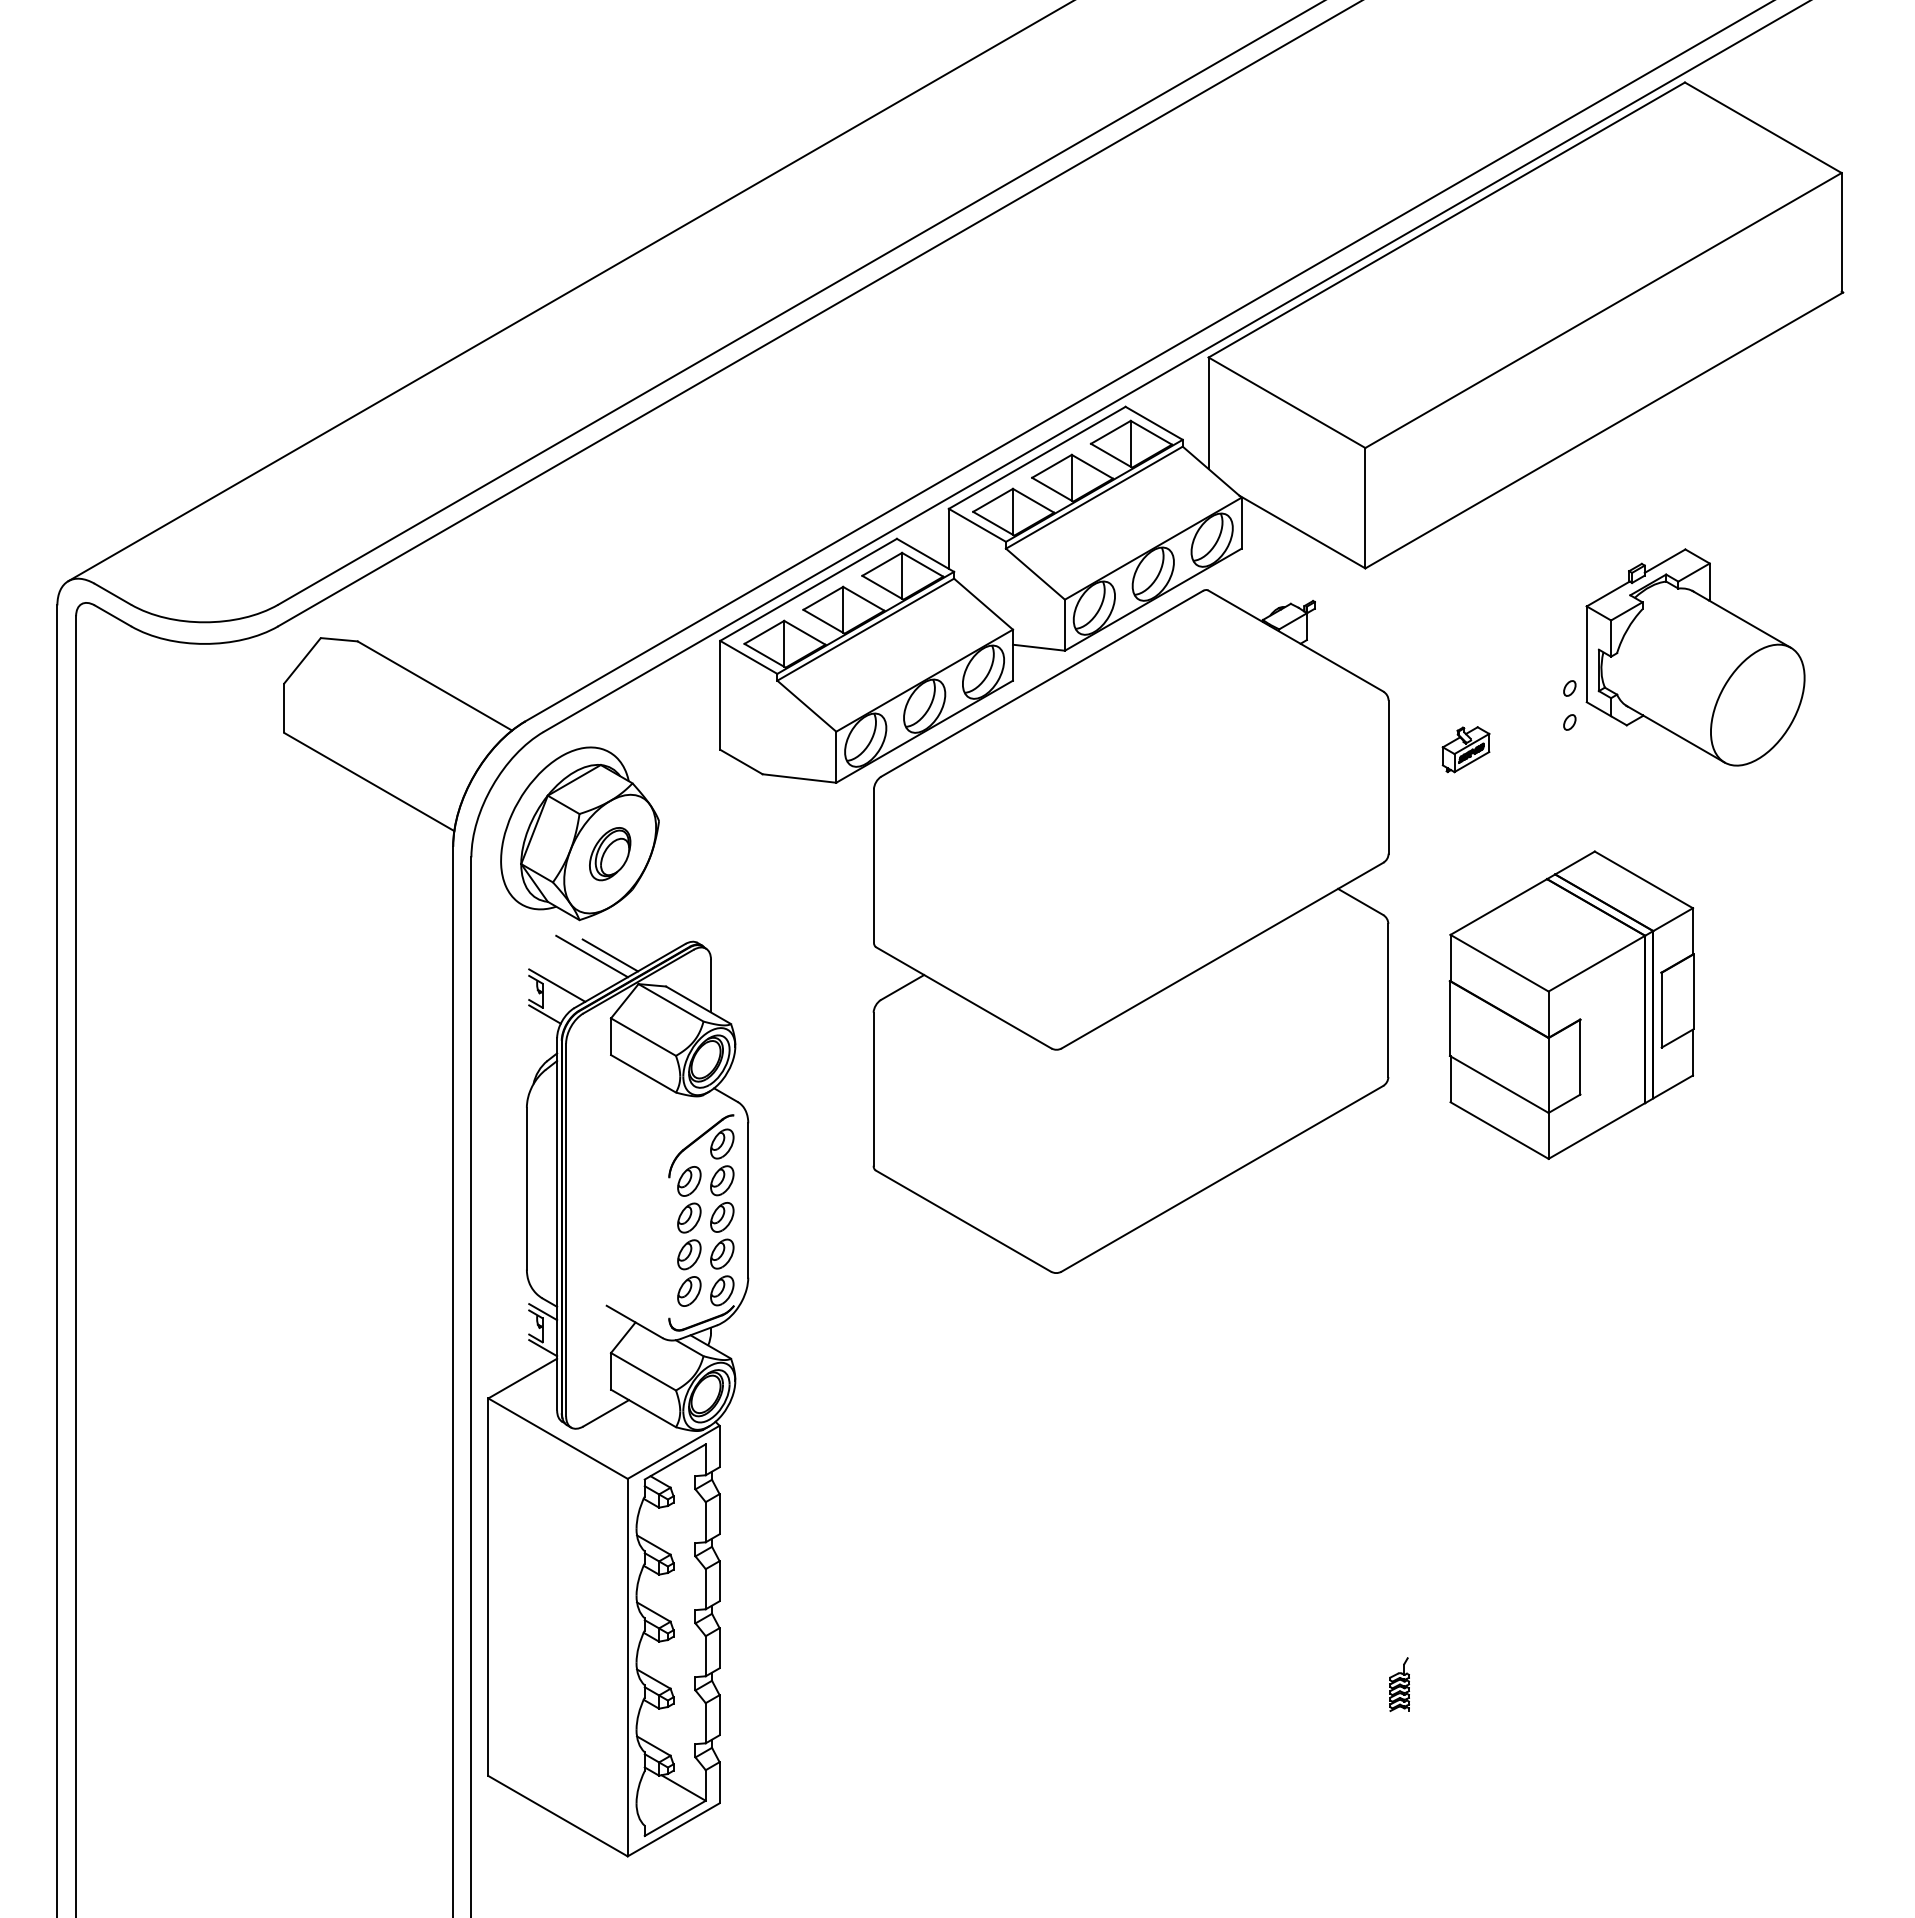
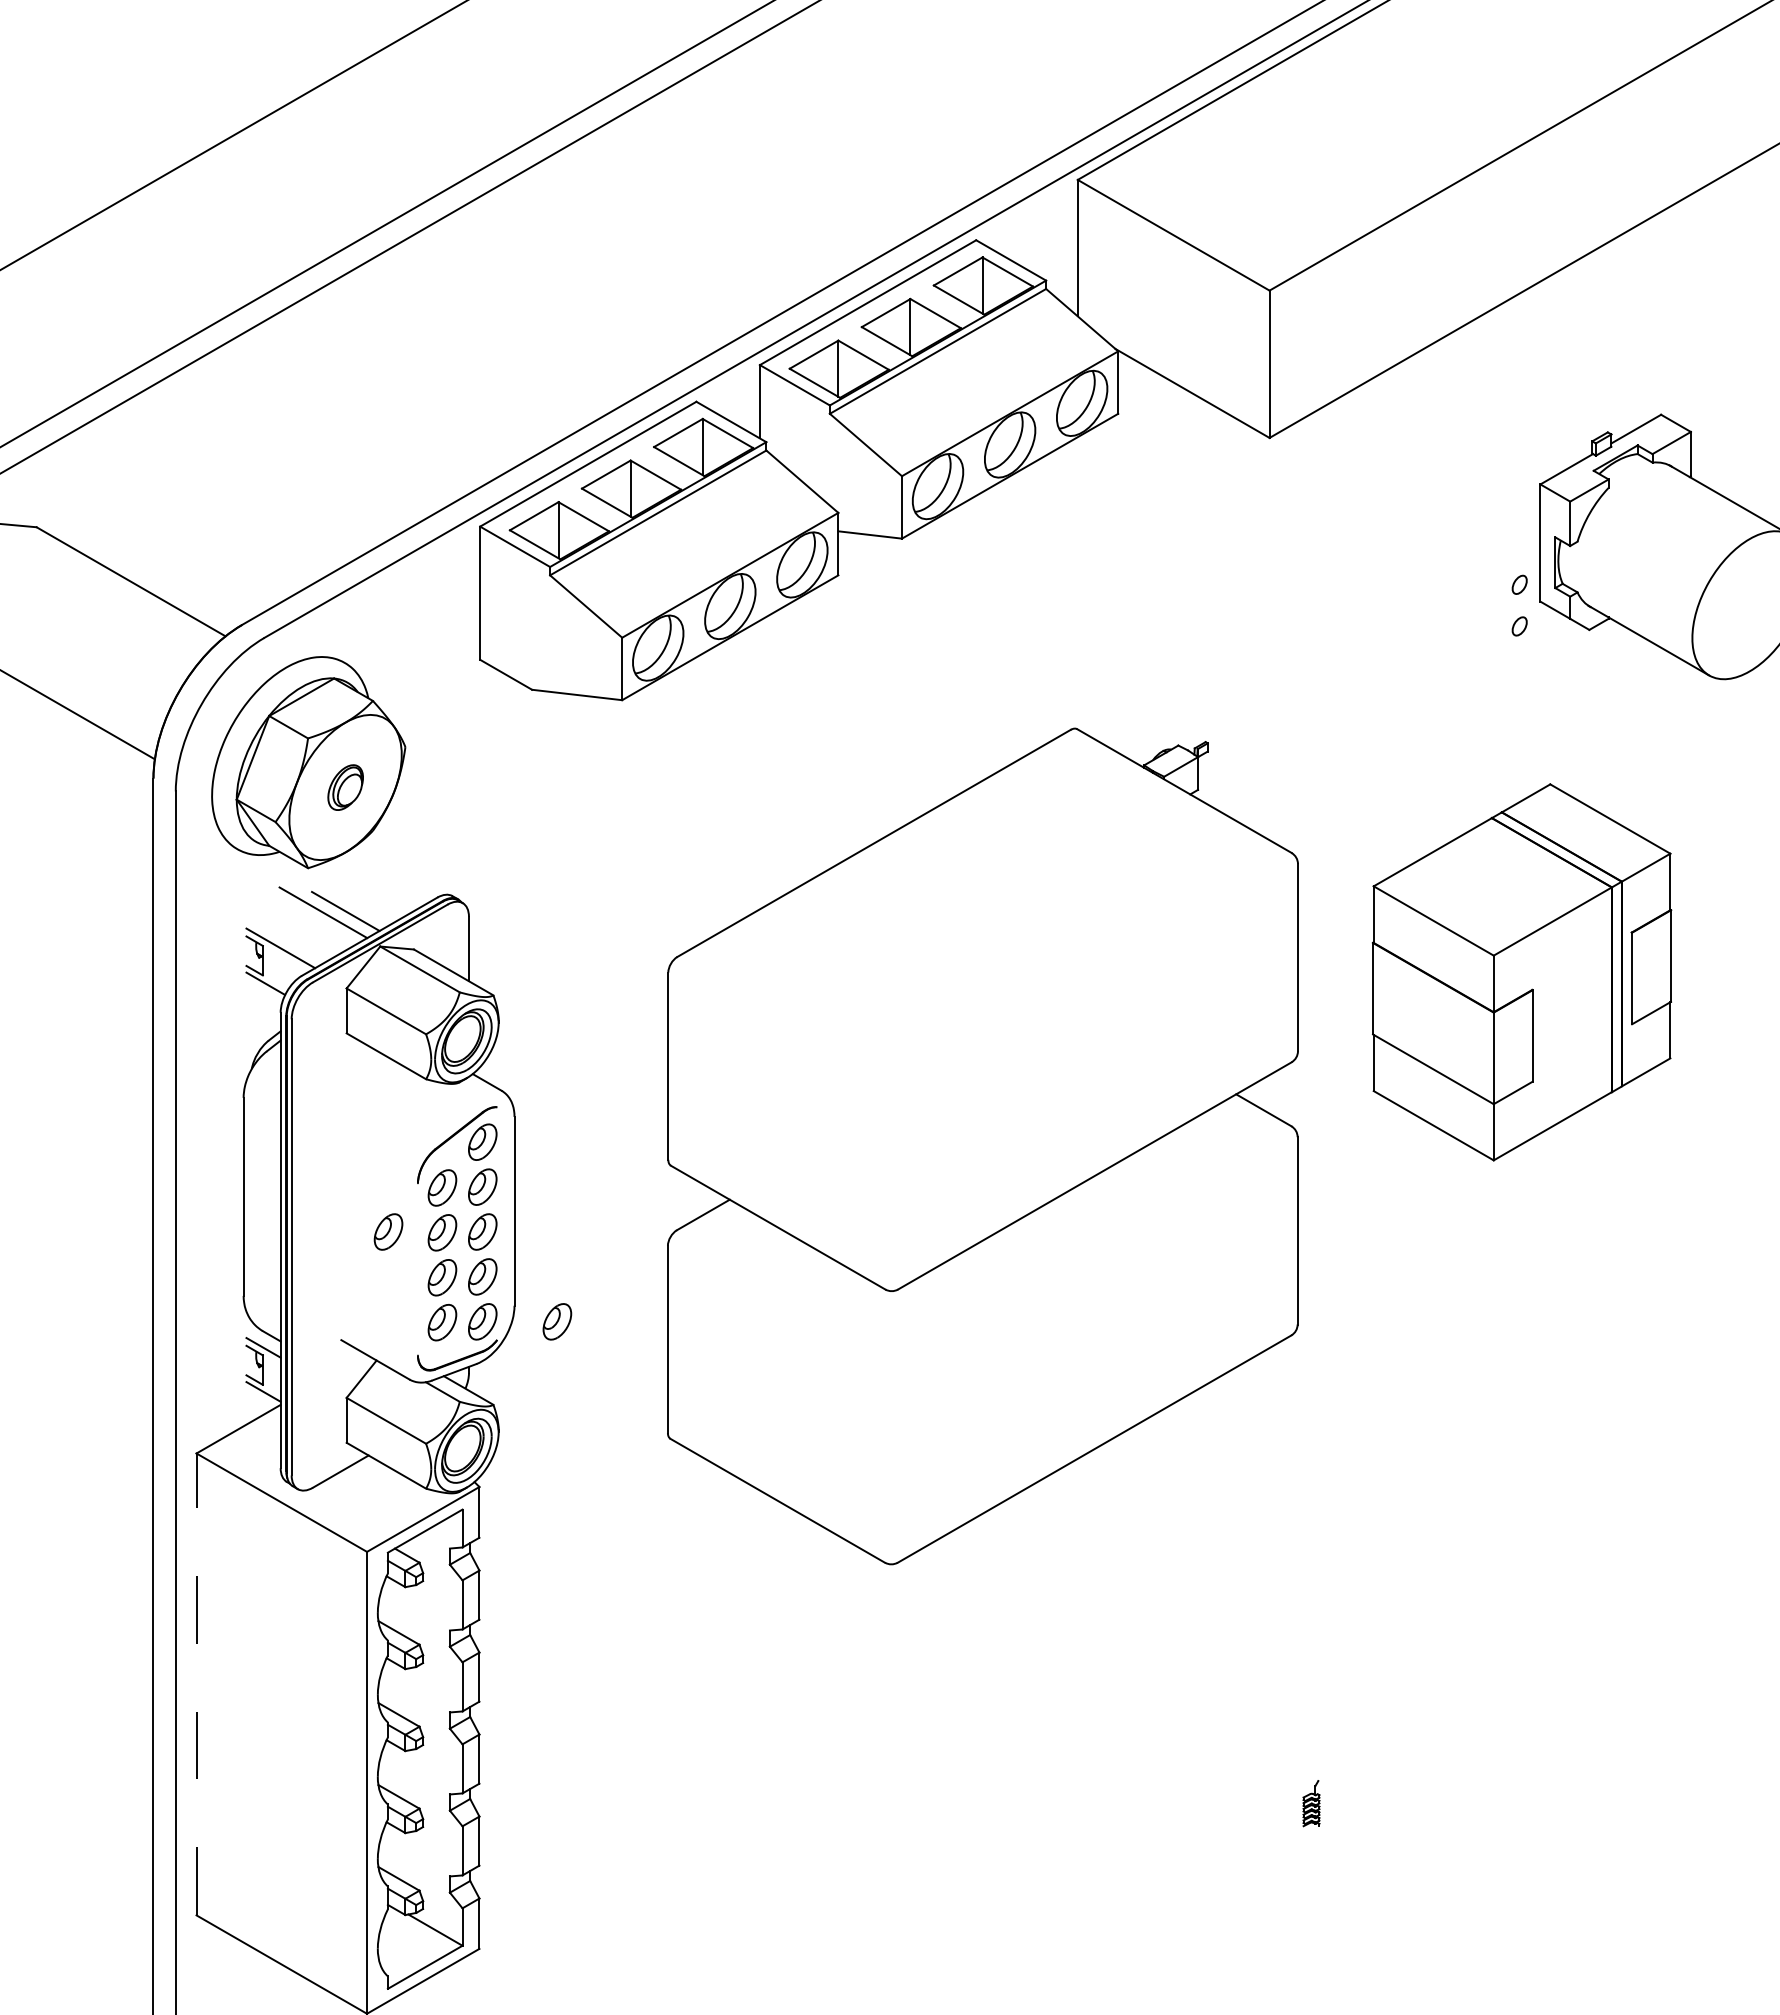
part: (1465, 749) -> (1392, 659), removed
part: (610, 854) -> (345, 787), size x0.7
part: (1130, 931) -> (982, 1146), moved
part: (645, 1217) -> (388, 1232), added
part: (783, 1290) -> (557, 1321), added
line: (488, 1587) -> (196, 1684), solid -> dashed
part: (1399, 1684) -> (1311, 1803), size x0.7

